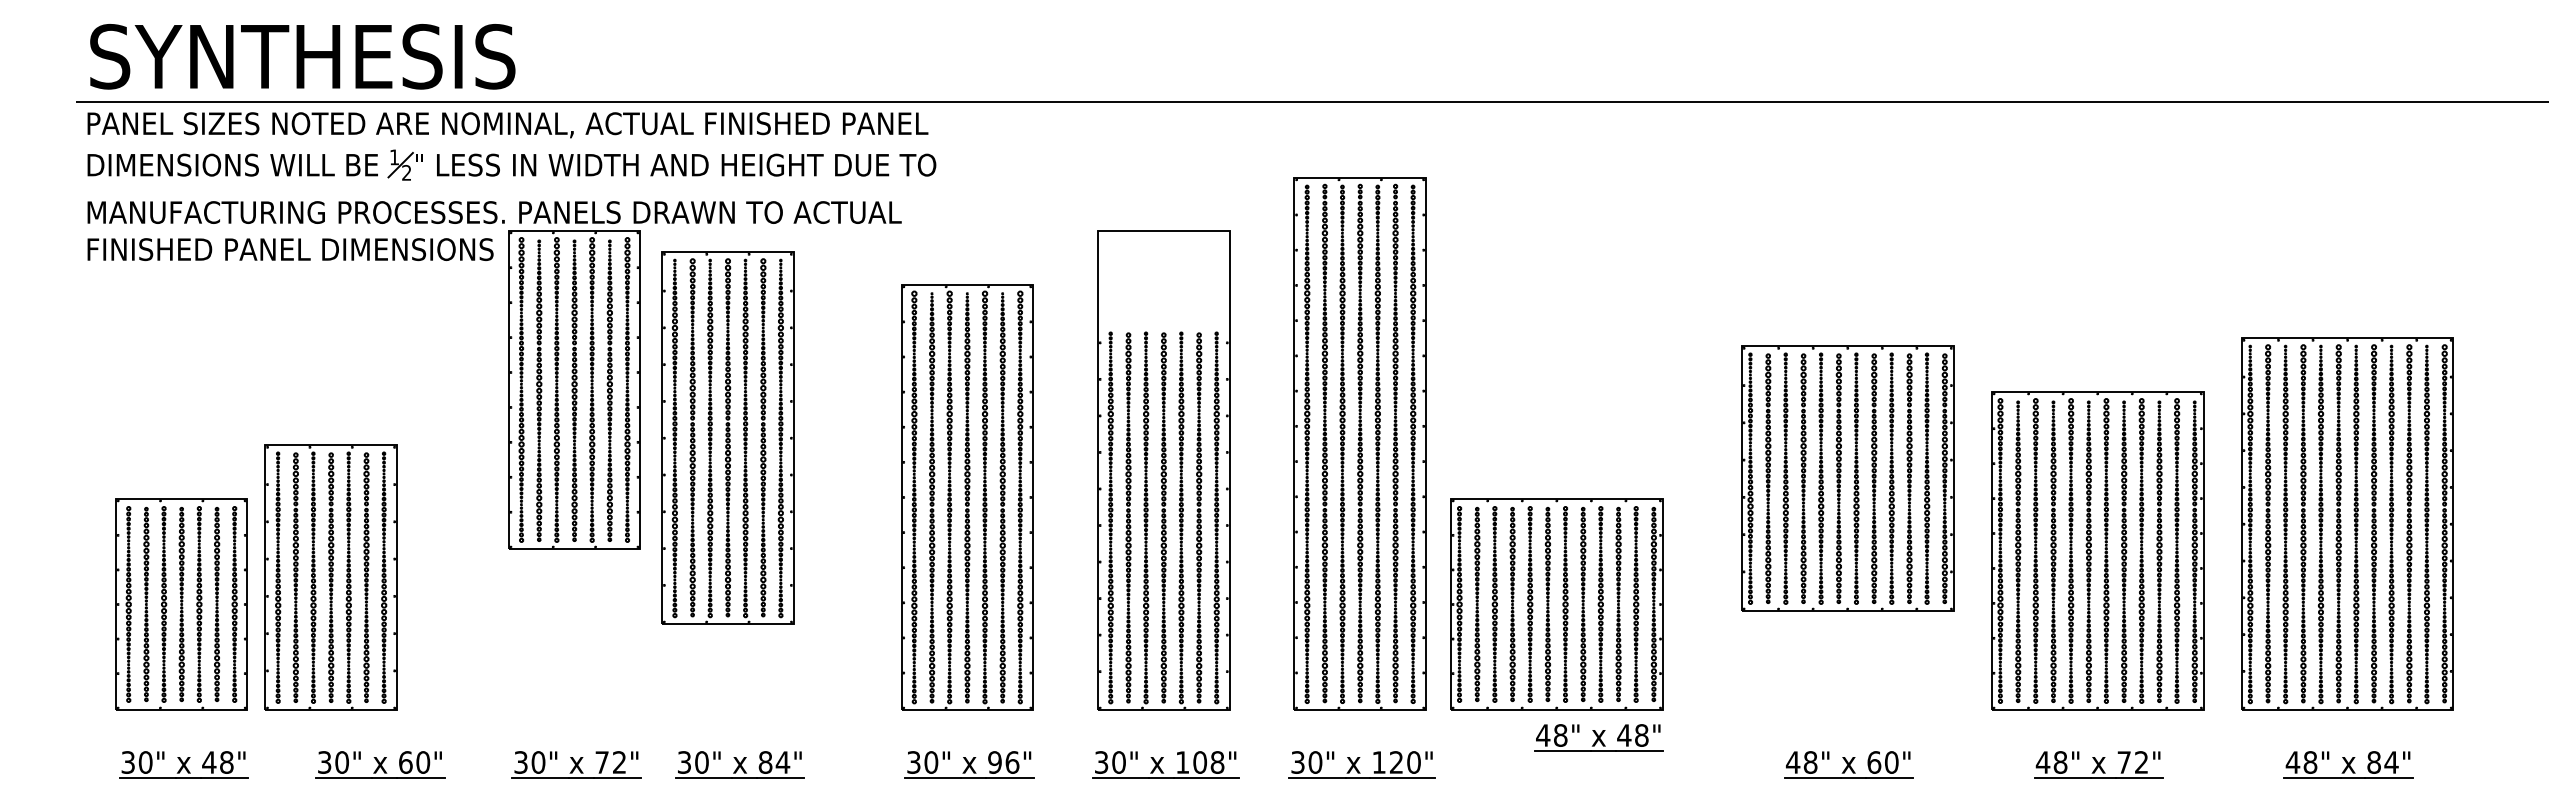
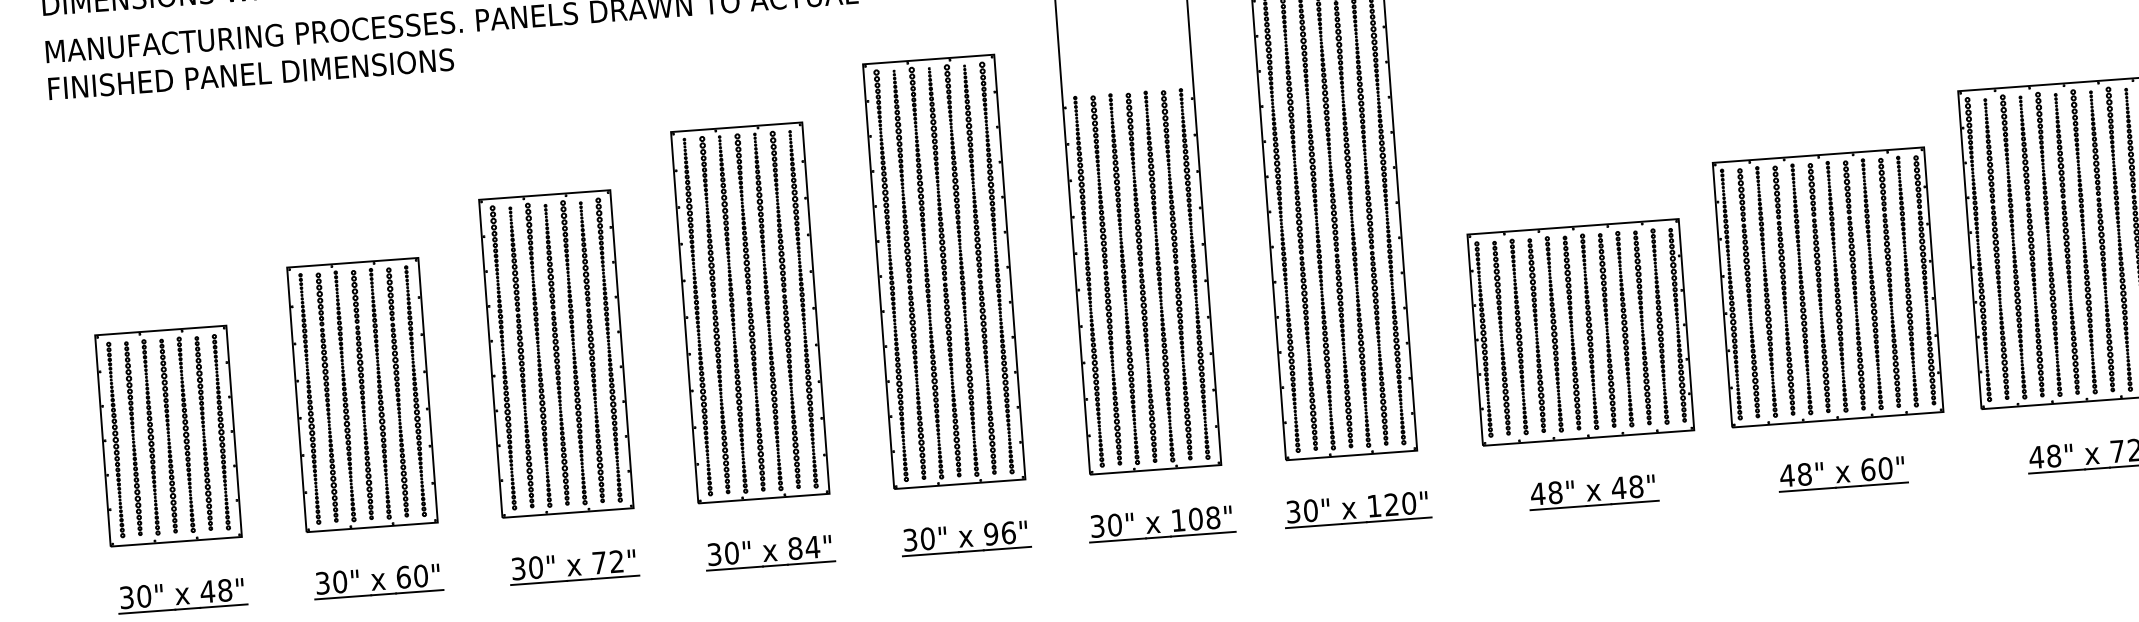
part: (574, 389) -> (556, 353), moved
part: (727, 437) -> (749, 312), moved
part: (1847, 478) -> (1827, 287), moved
part: (330, 577) -> (361, 394), moved
part: (1556, 604) -> (1580, 332), moved
part: (1598, 737) -> (1593, 491), moved
part: (739, 764) -> (769, 552), moved

